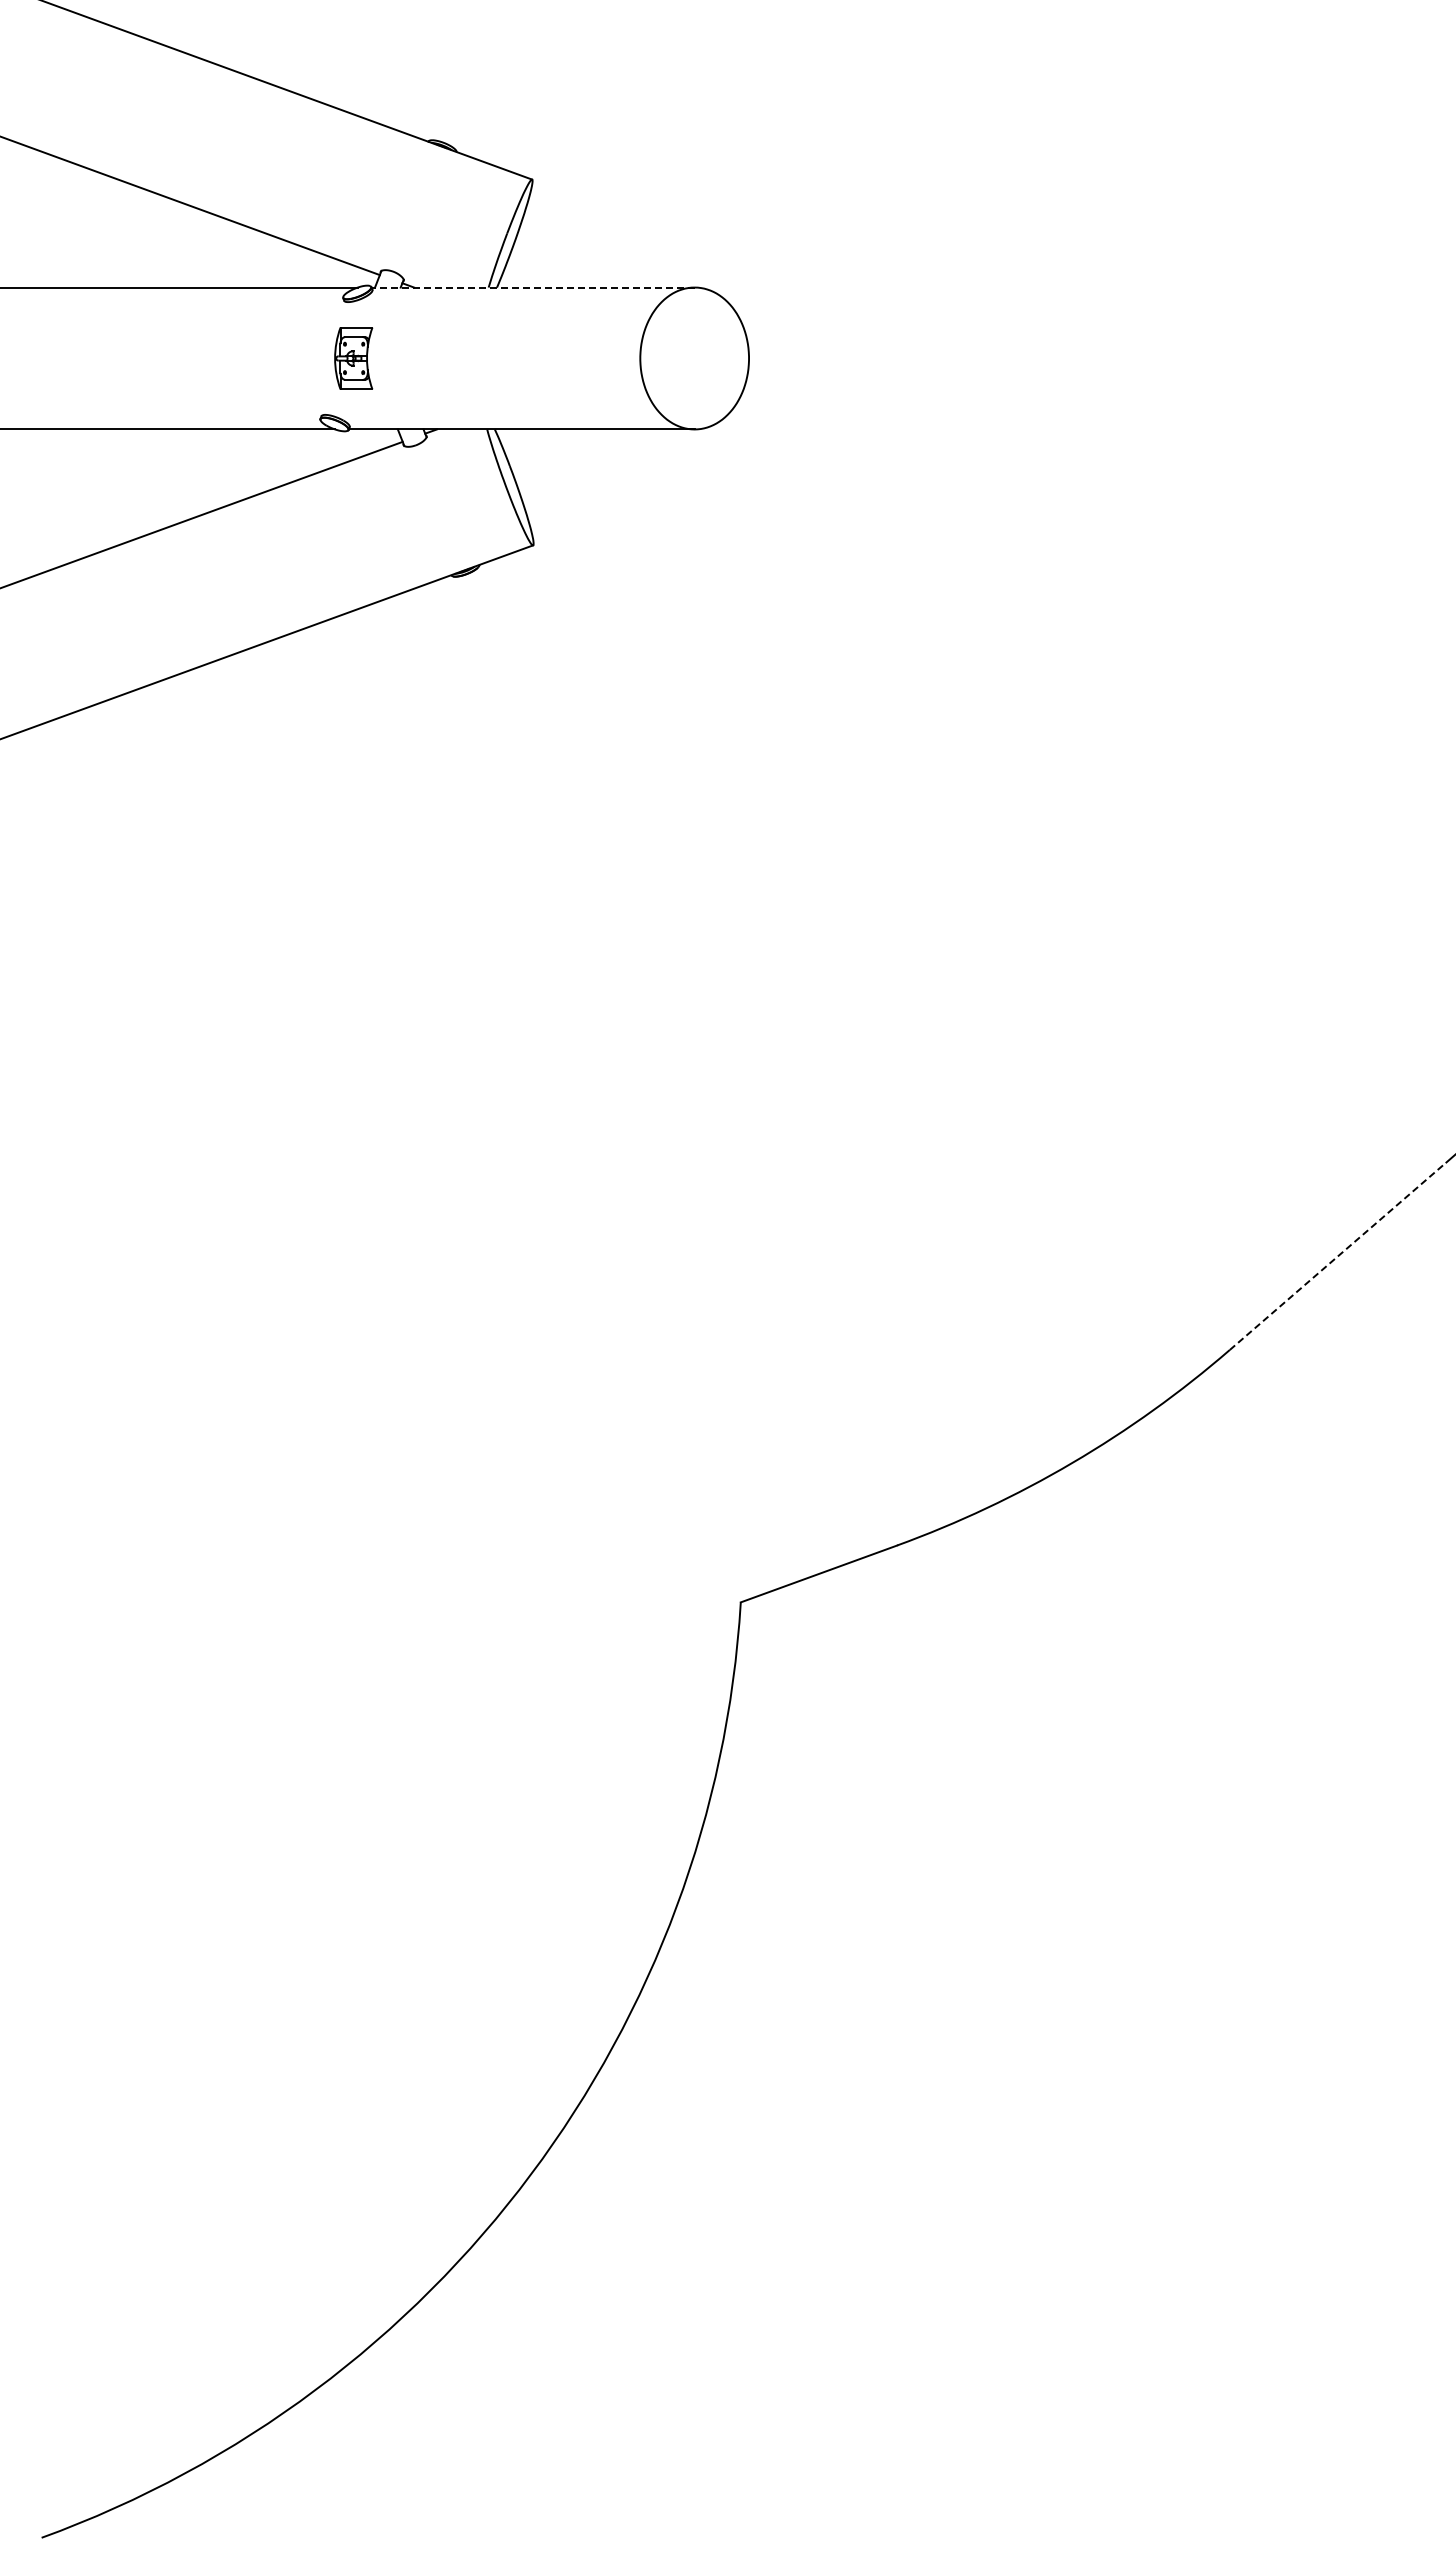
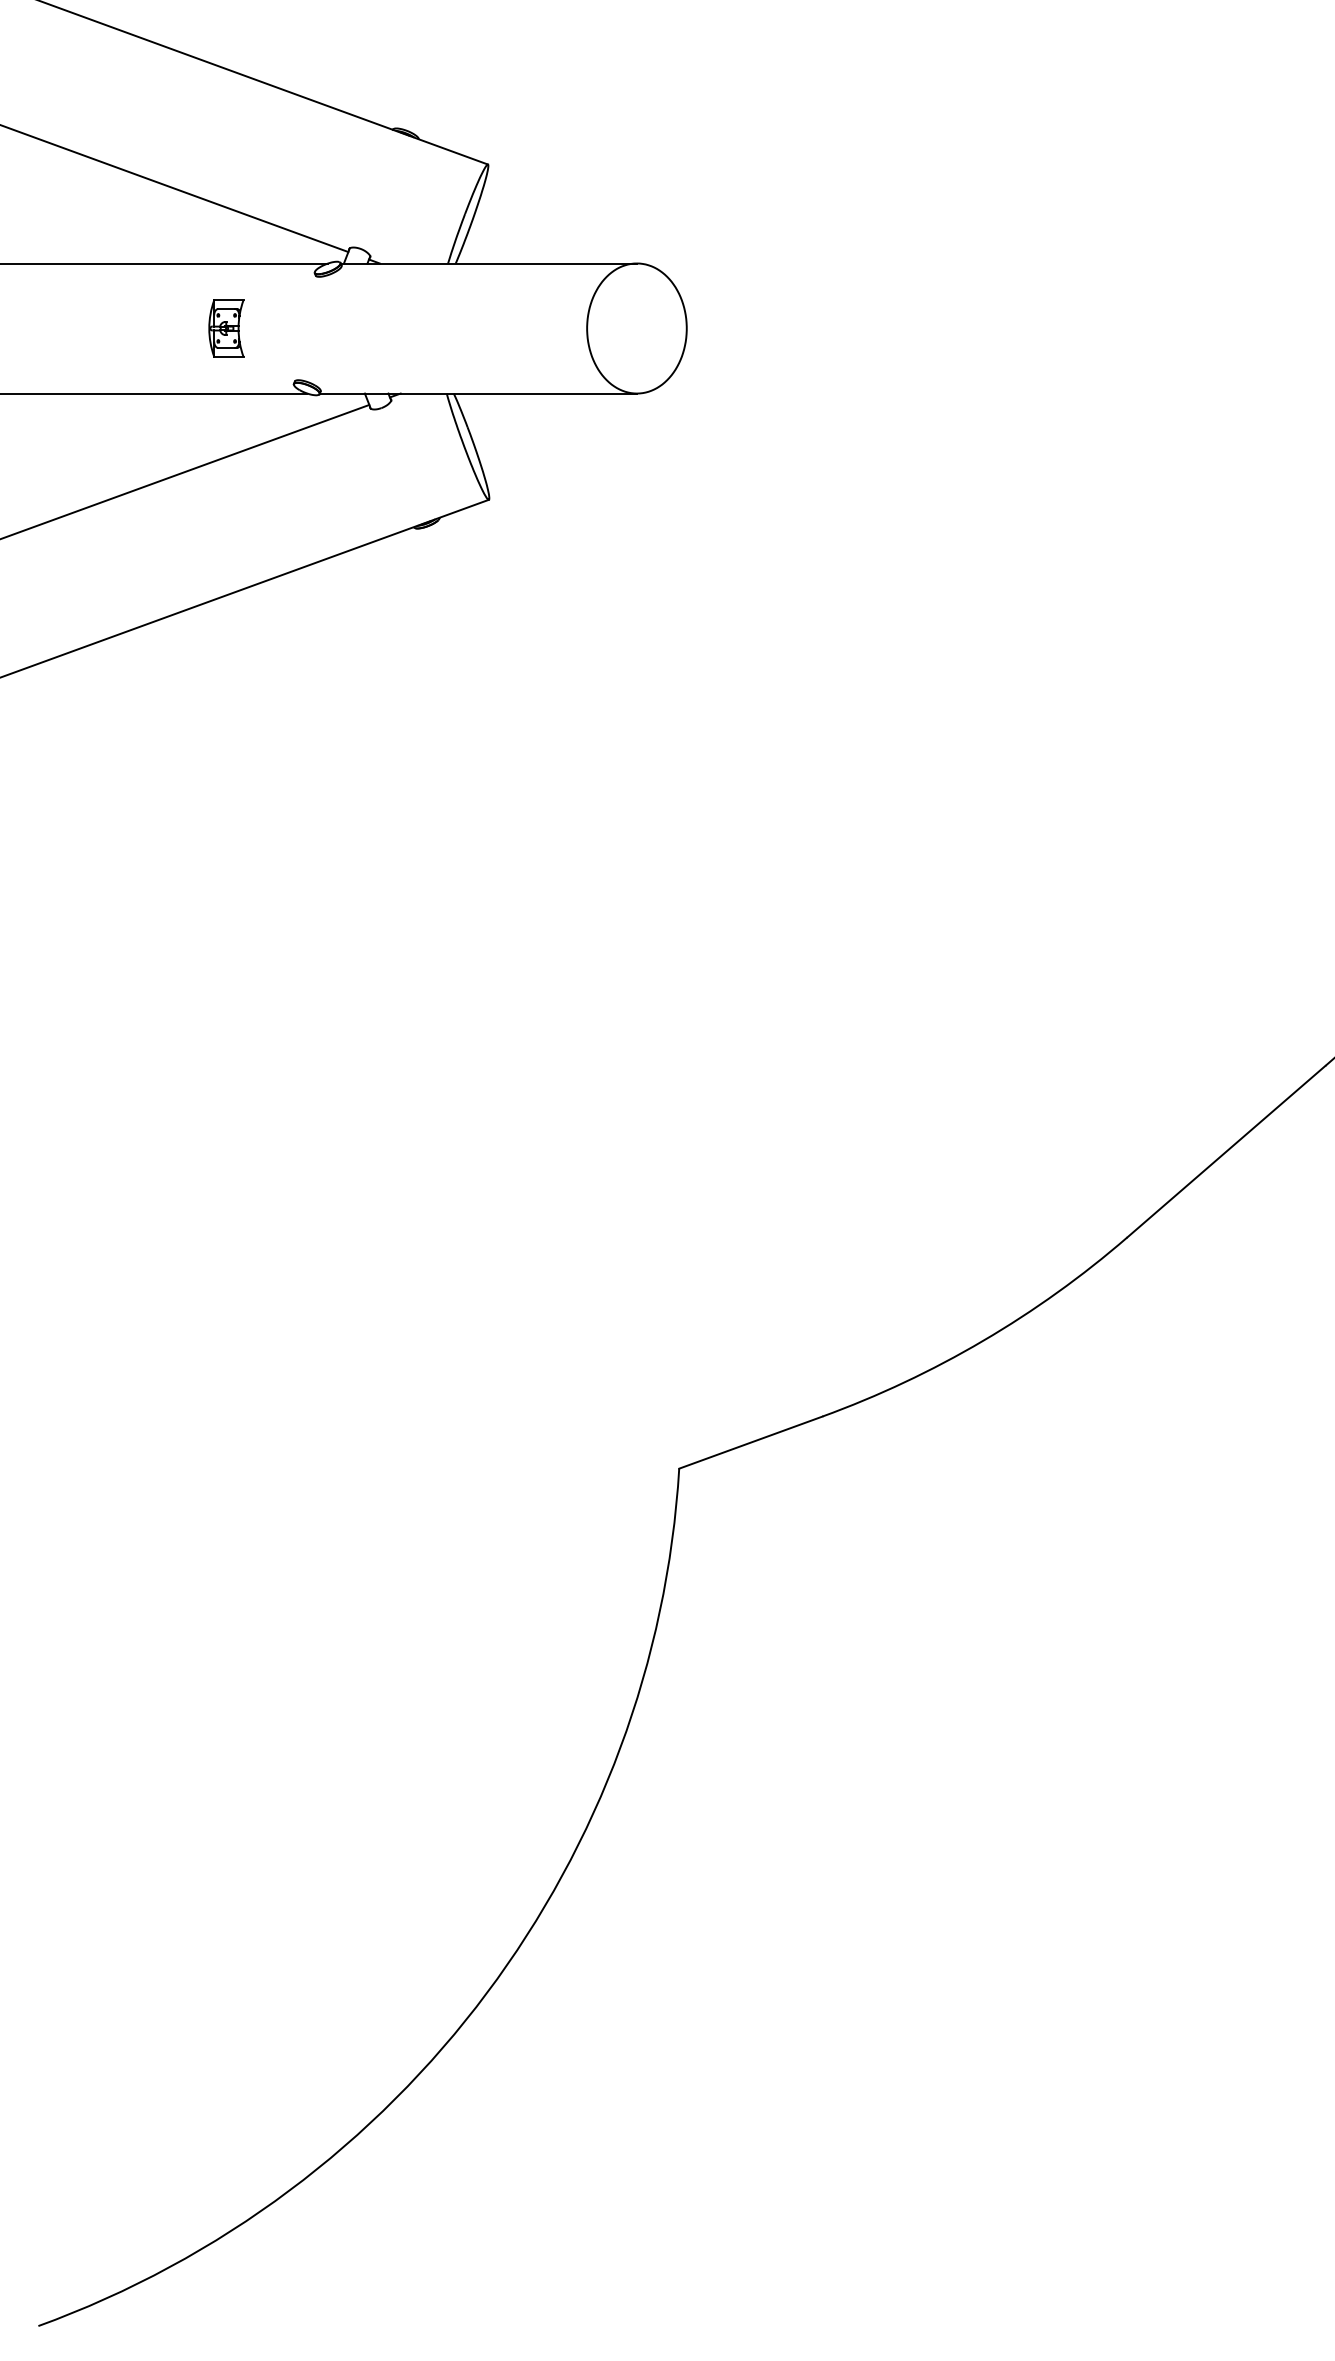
line: (533, 287) -> (489, 263), dashed -> solid
part: (353, 358) -> (226, 328), moved
line: (1337, 1256) -> (1226, 1151), dashed -> solid

